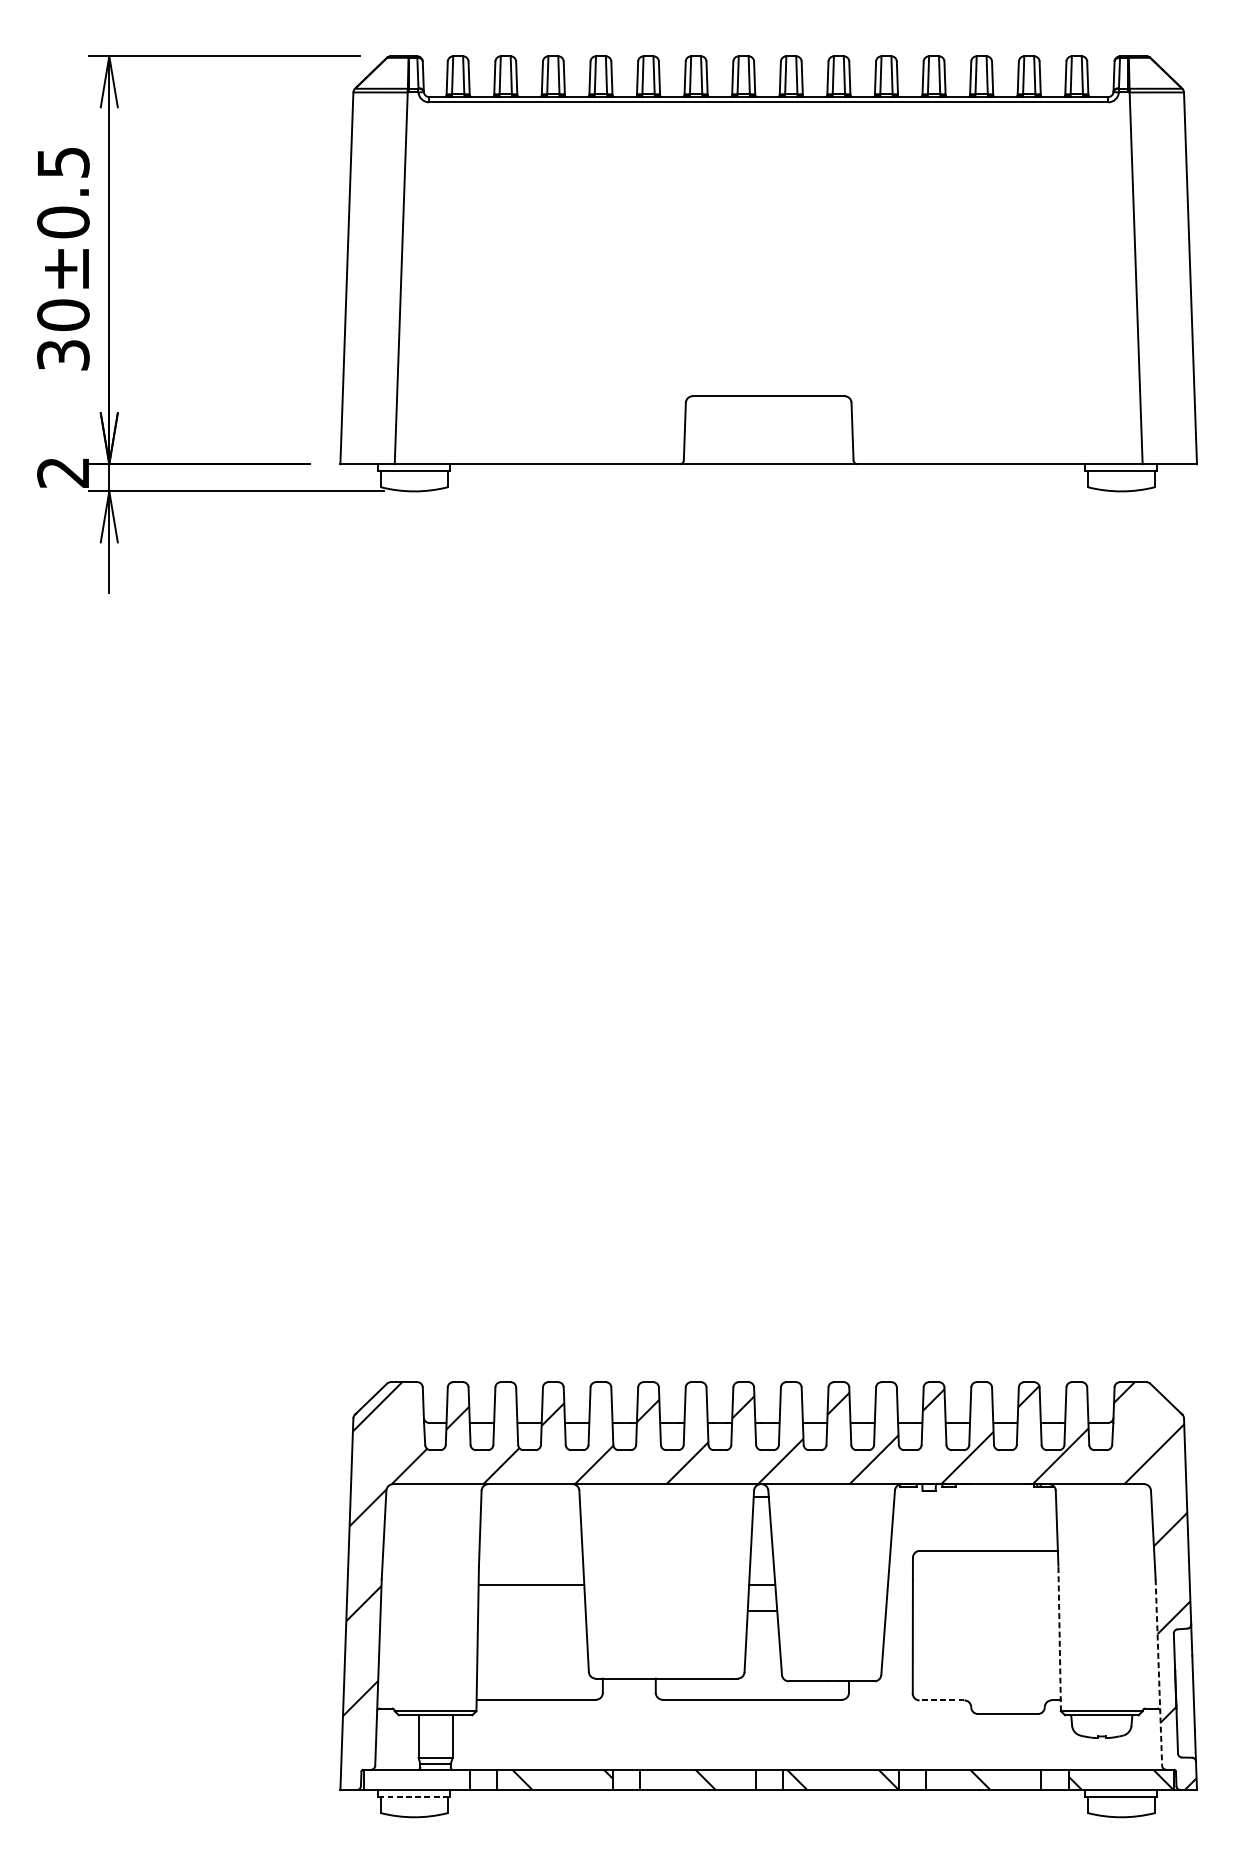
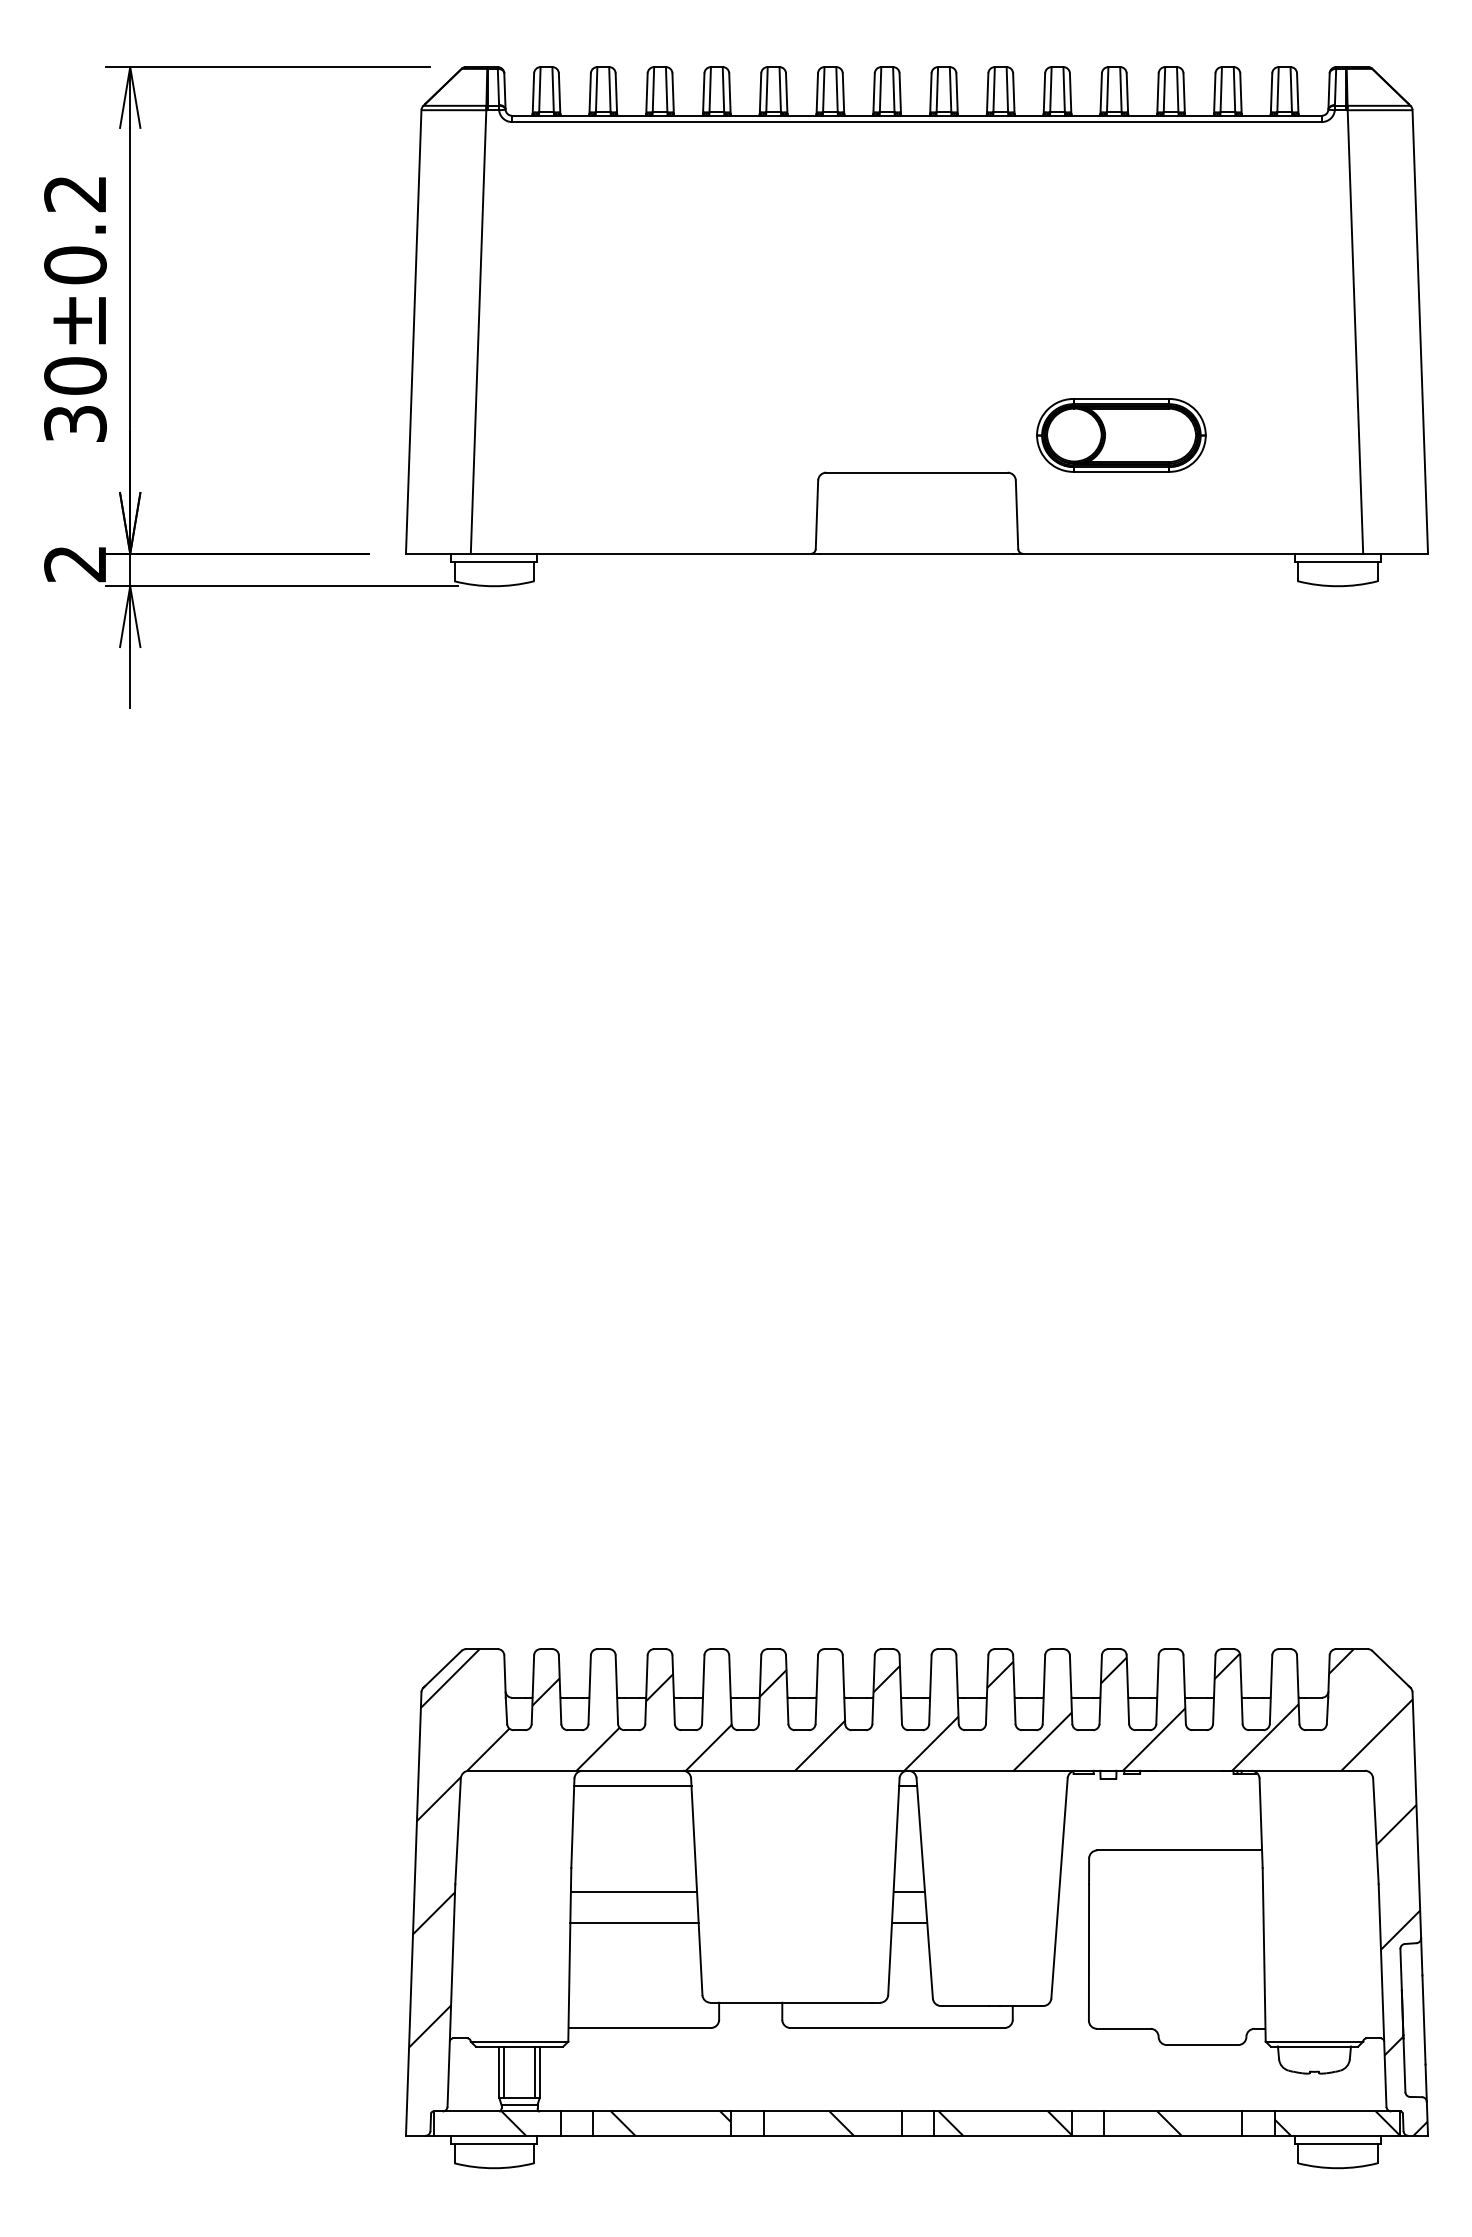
text: (63, 163) -> (75, 194), 30±0.5 -> 30±0.2
part: (940, 365) -> (1121, 435), added
line: (530, 1497) -> (632, 1786), added
line: (531, 1611) -> (634, 1922), added
line: (1059, 1638) -> (1264, 1954), dashed -> solid
line: (1158, 1673) -> (1382, 1996), dashed -> solid
line: (941, 1700) -> (1123, 2028), dashed -> solid
line: (422, 1736) -> (503, 2071), added
line: (448, 1736) -> (535, 2071), added
hatch: (430, 1779) -> (513, 2123), added
line: (414, 1796) -> (494, 2143), dashed -> solid

